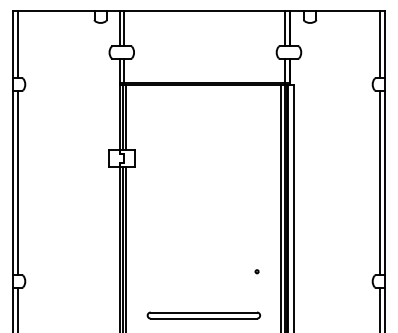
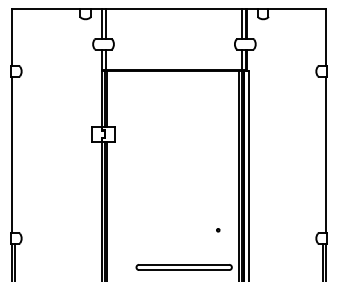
line: (17, 44) -> (15, 37), removed
line: (380, 44) -> (322, 37), removed
line: (17, 182) -> (15, 154), removed
line: (380, 182) -> (322, 154), removed
part: (203, 315) -> (183, 267), moved

